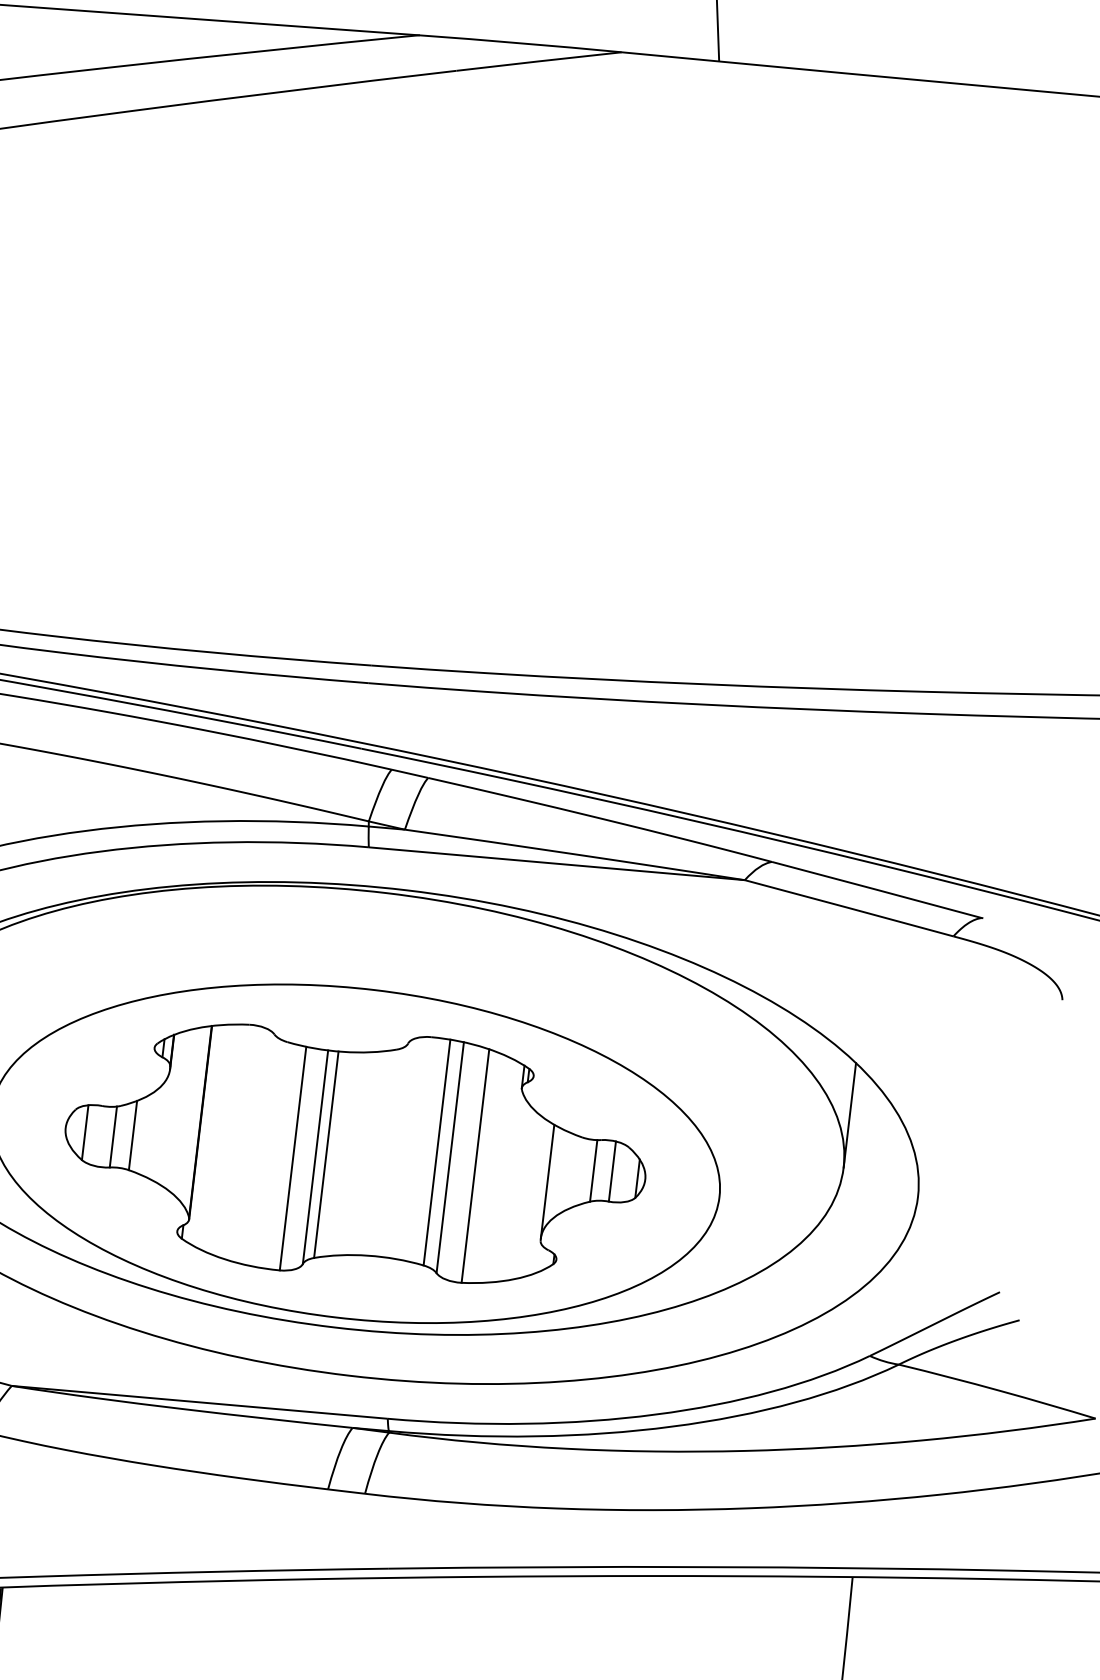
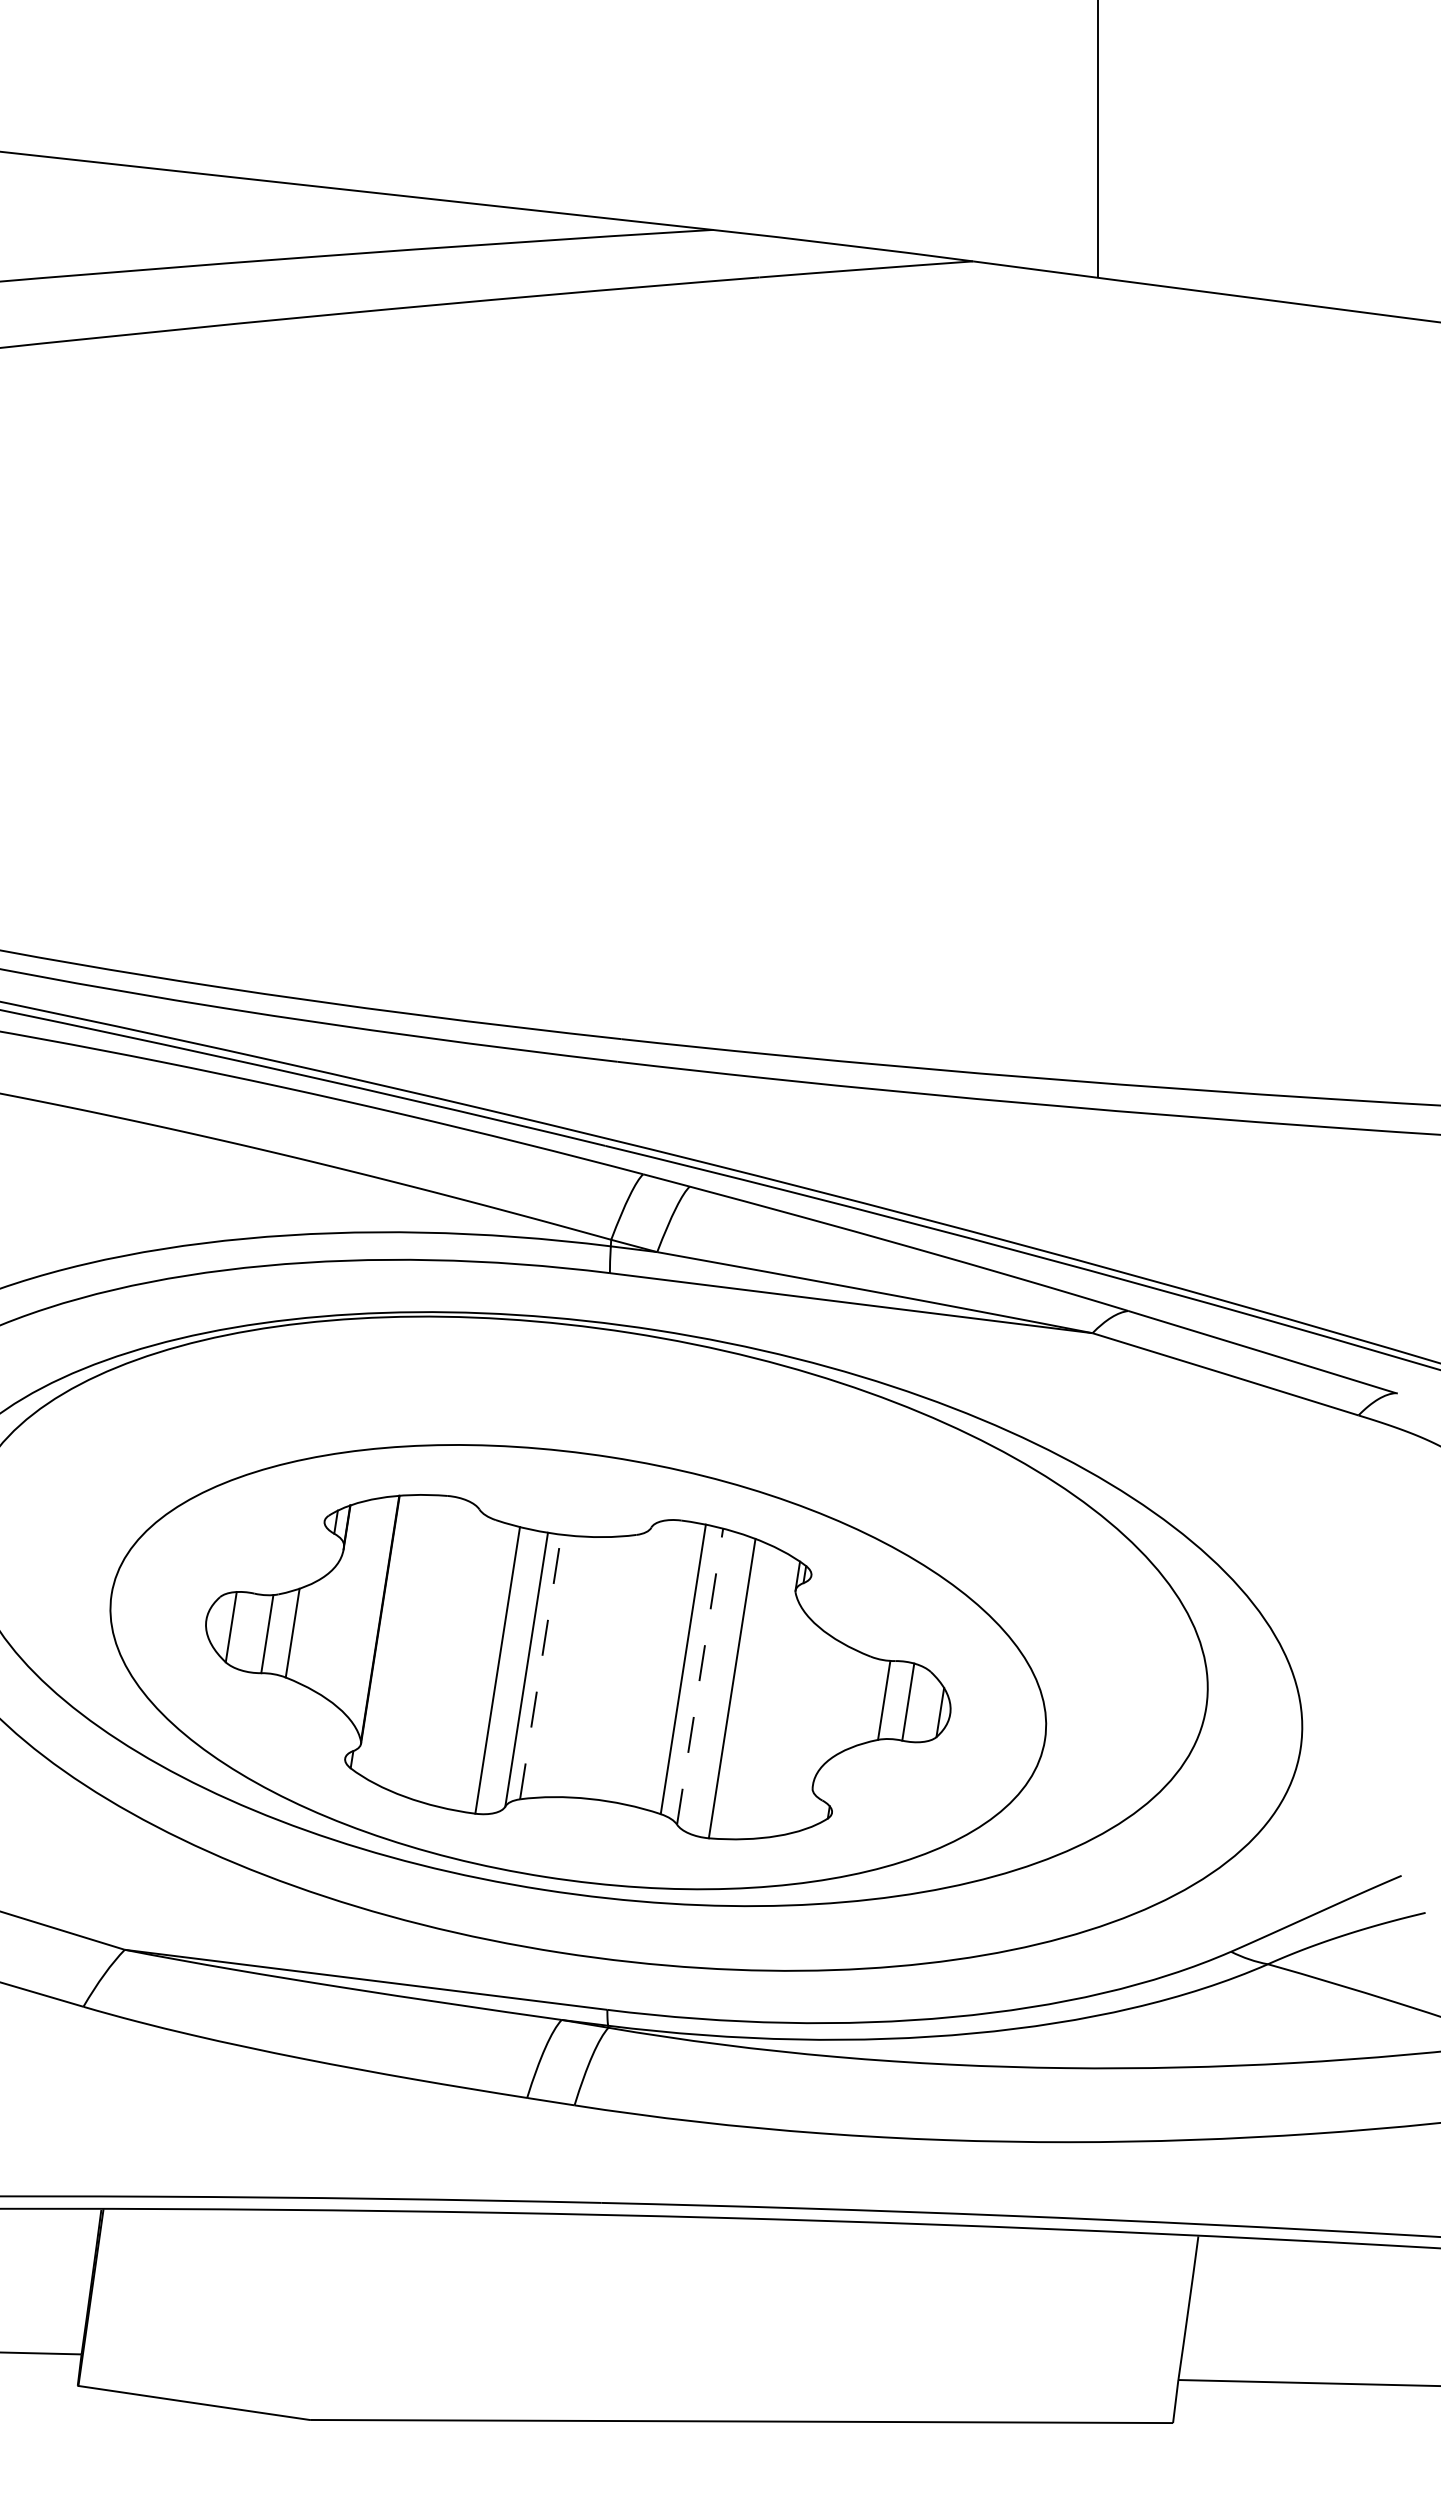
line: (849, 1114) -> (1216, 1640), removed
line: (326, 1155) -> (540, 1667), solid -> dashed
line: (450, 1157) -> (700, 1676), solid -> dashed
line: (546, 1181) -> (823, 1711), removed

